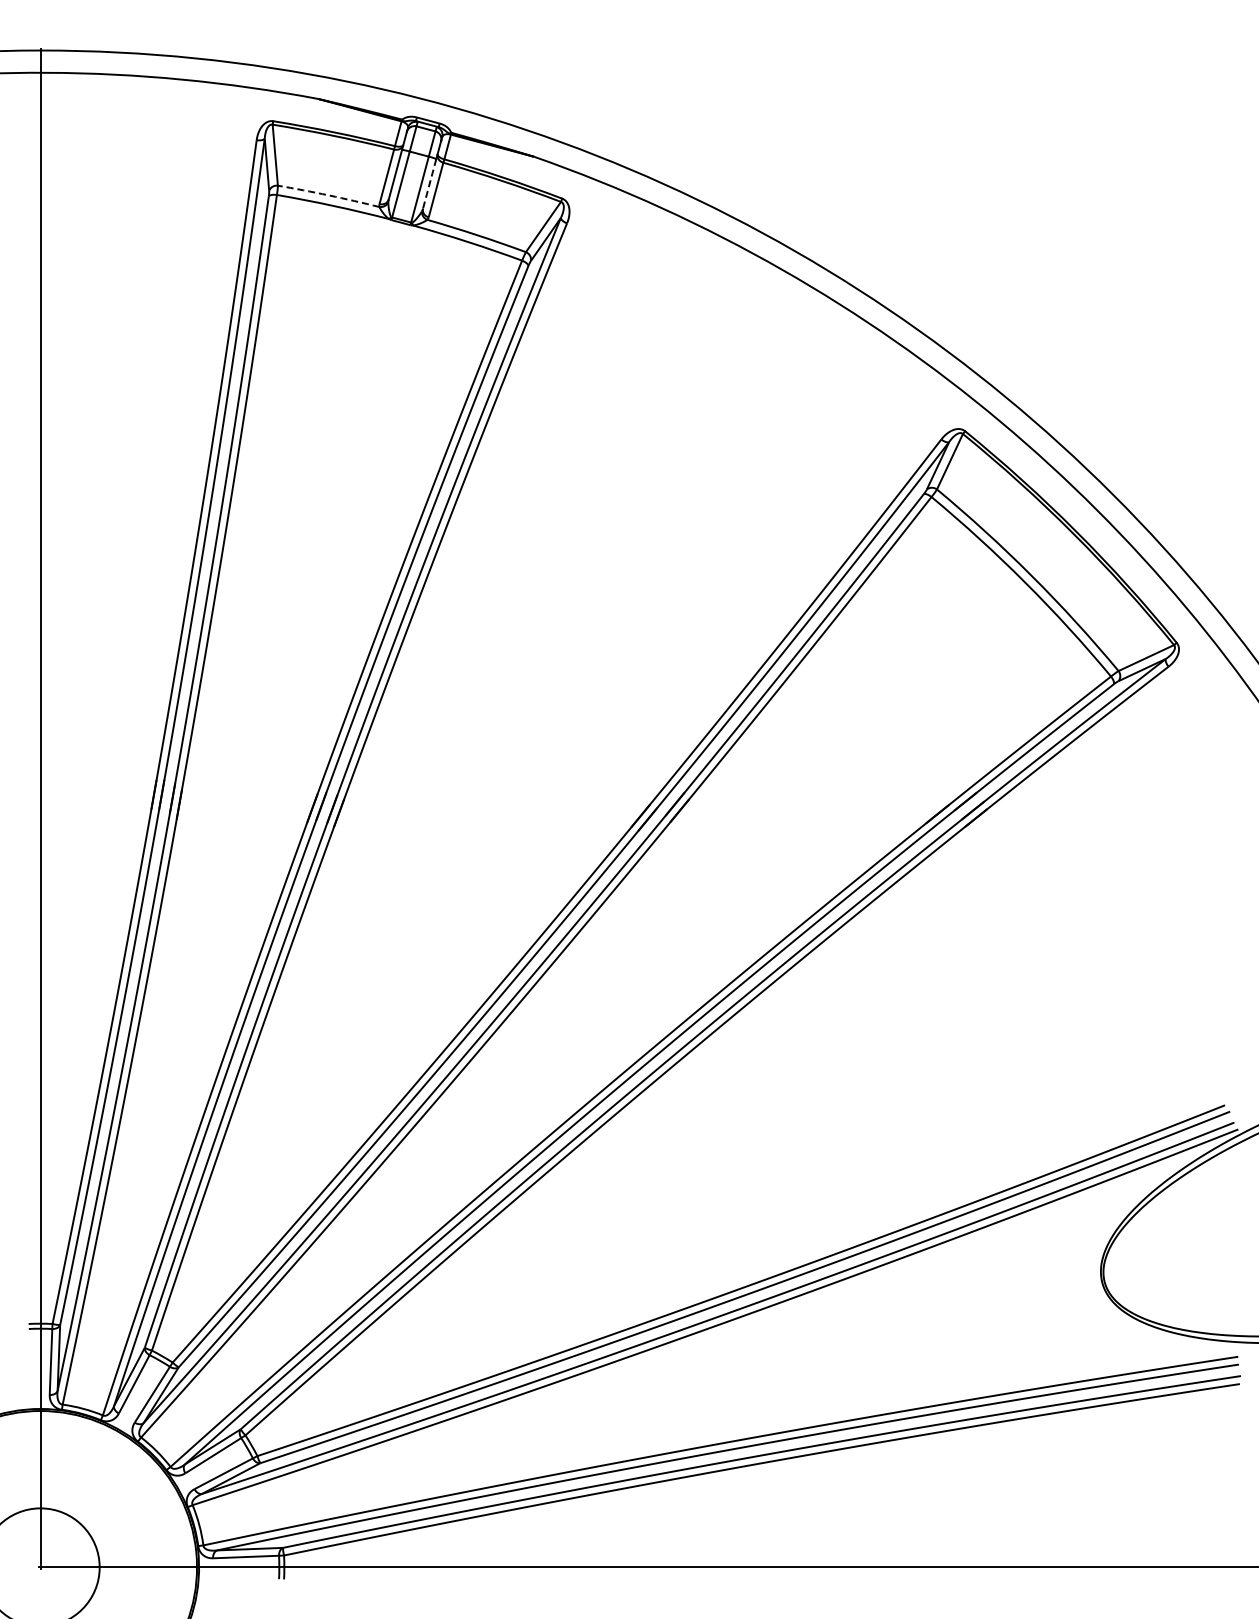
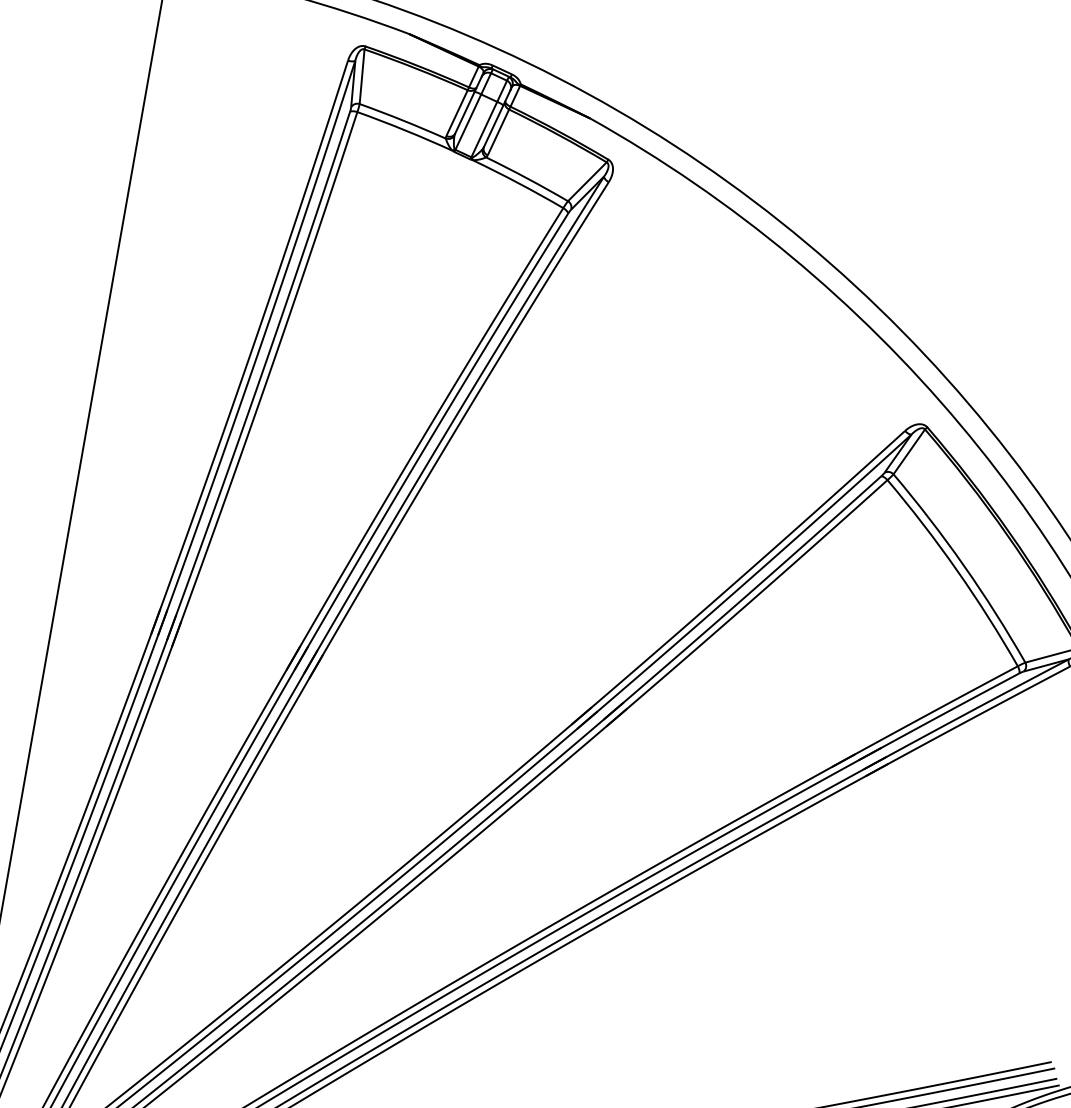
line: (429, 183) -> (493, 125), dashed -> solid
arc: (328, 195) -> (402, 120), dashed -> solid

